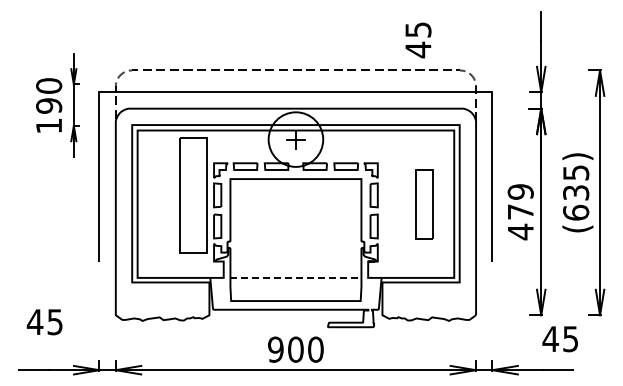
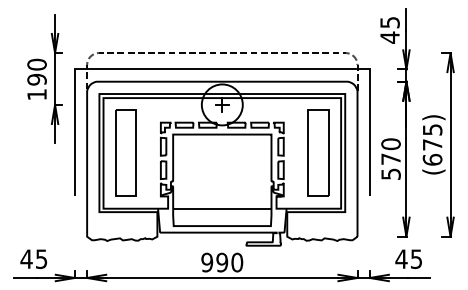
text: (418, 40) -> (390, 30), moved
part: (74, 105) -> (56, 79), size x1.67
text: (576, 192) -> (432, 144), (635) -> (675)
part: (193, 195) -> (125, 153), moved
part: (424, 204) -> (318, 153), size x1.67
text: (520, 212) -> (390, 159), 479 -> 570
line: (295, 277) -> (221, 208), dashed -> solid
text: (44, 322) -> (33, 259), moved
text: (559, 339) -> (408, 259), moved
text: (295, 349) -> (221, 262), 900 -> 990

